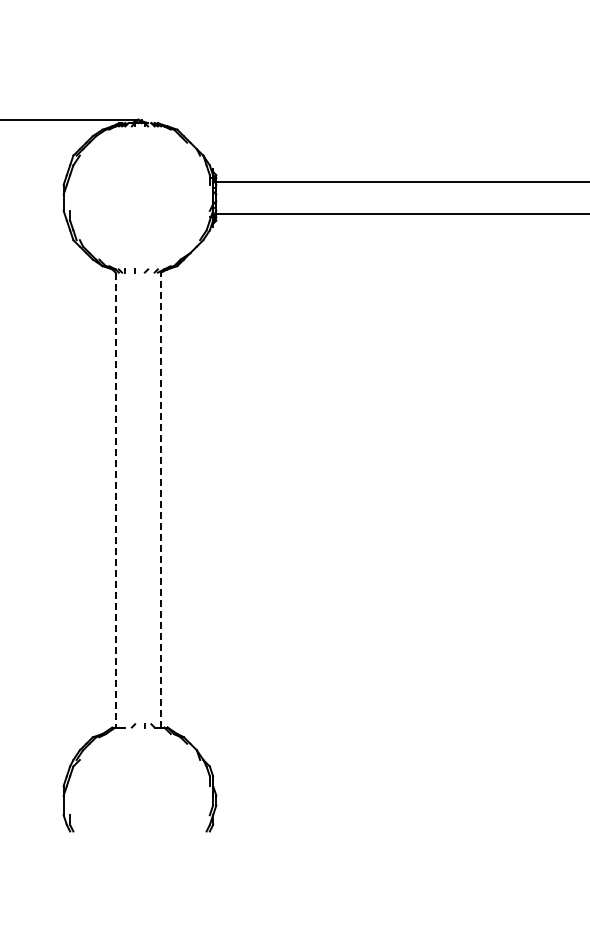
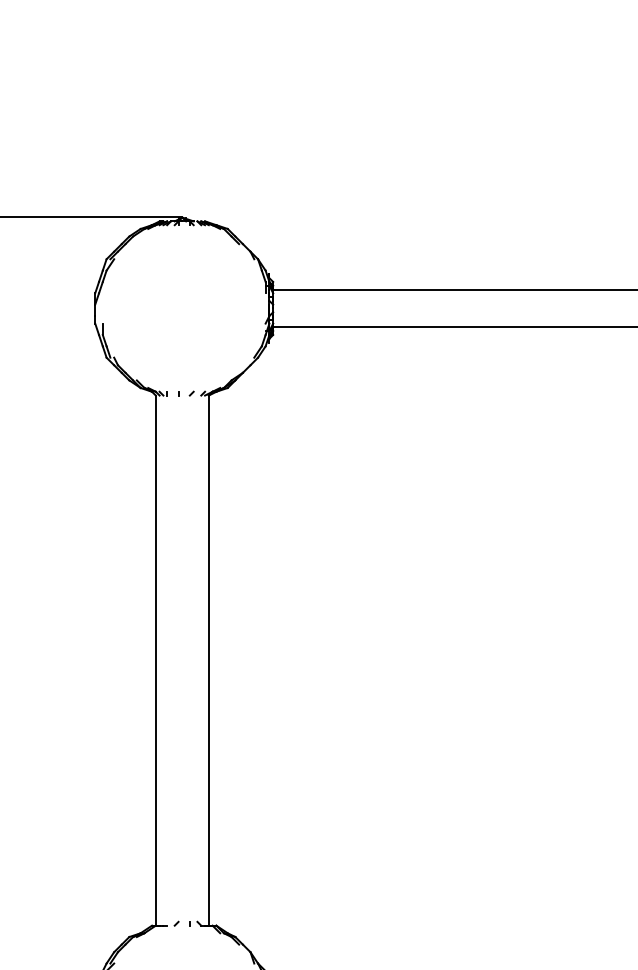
line: (161, 499) -> (209, 659), dashed -> solid
line: (115, 500) -> (155, 661), dashed -> solid

